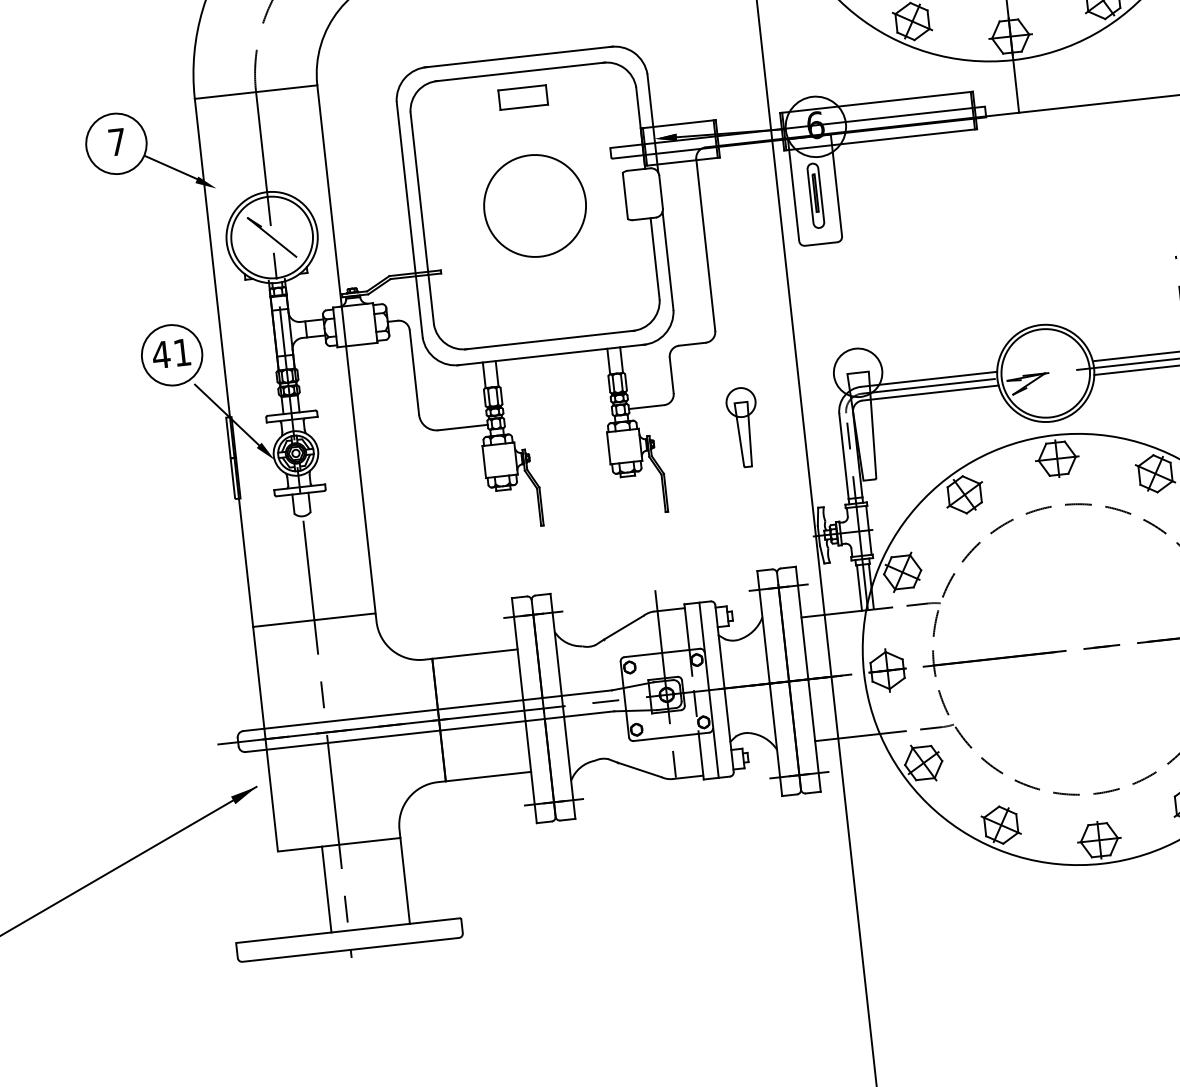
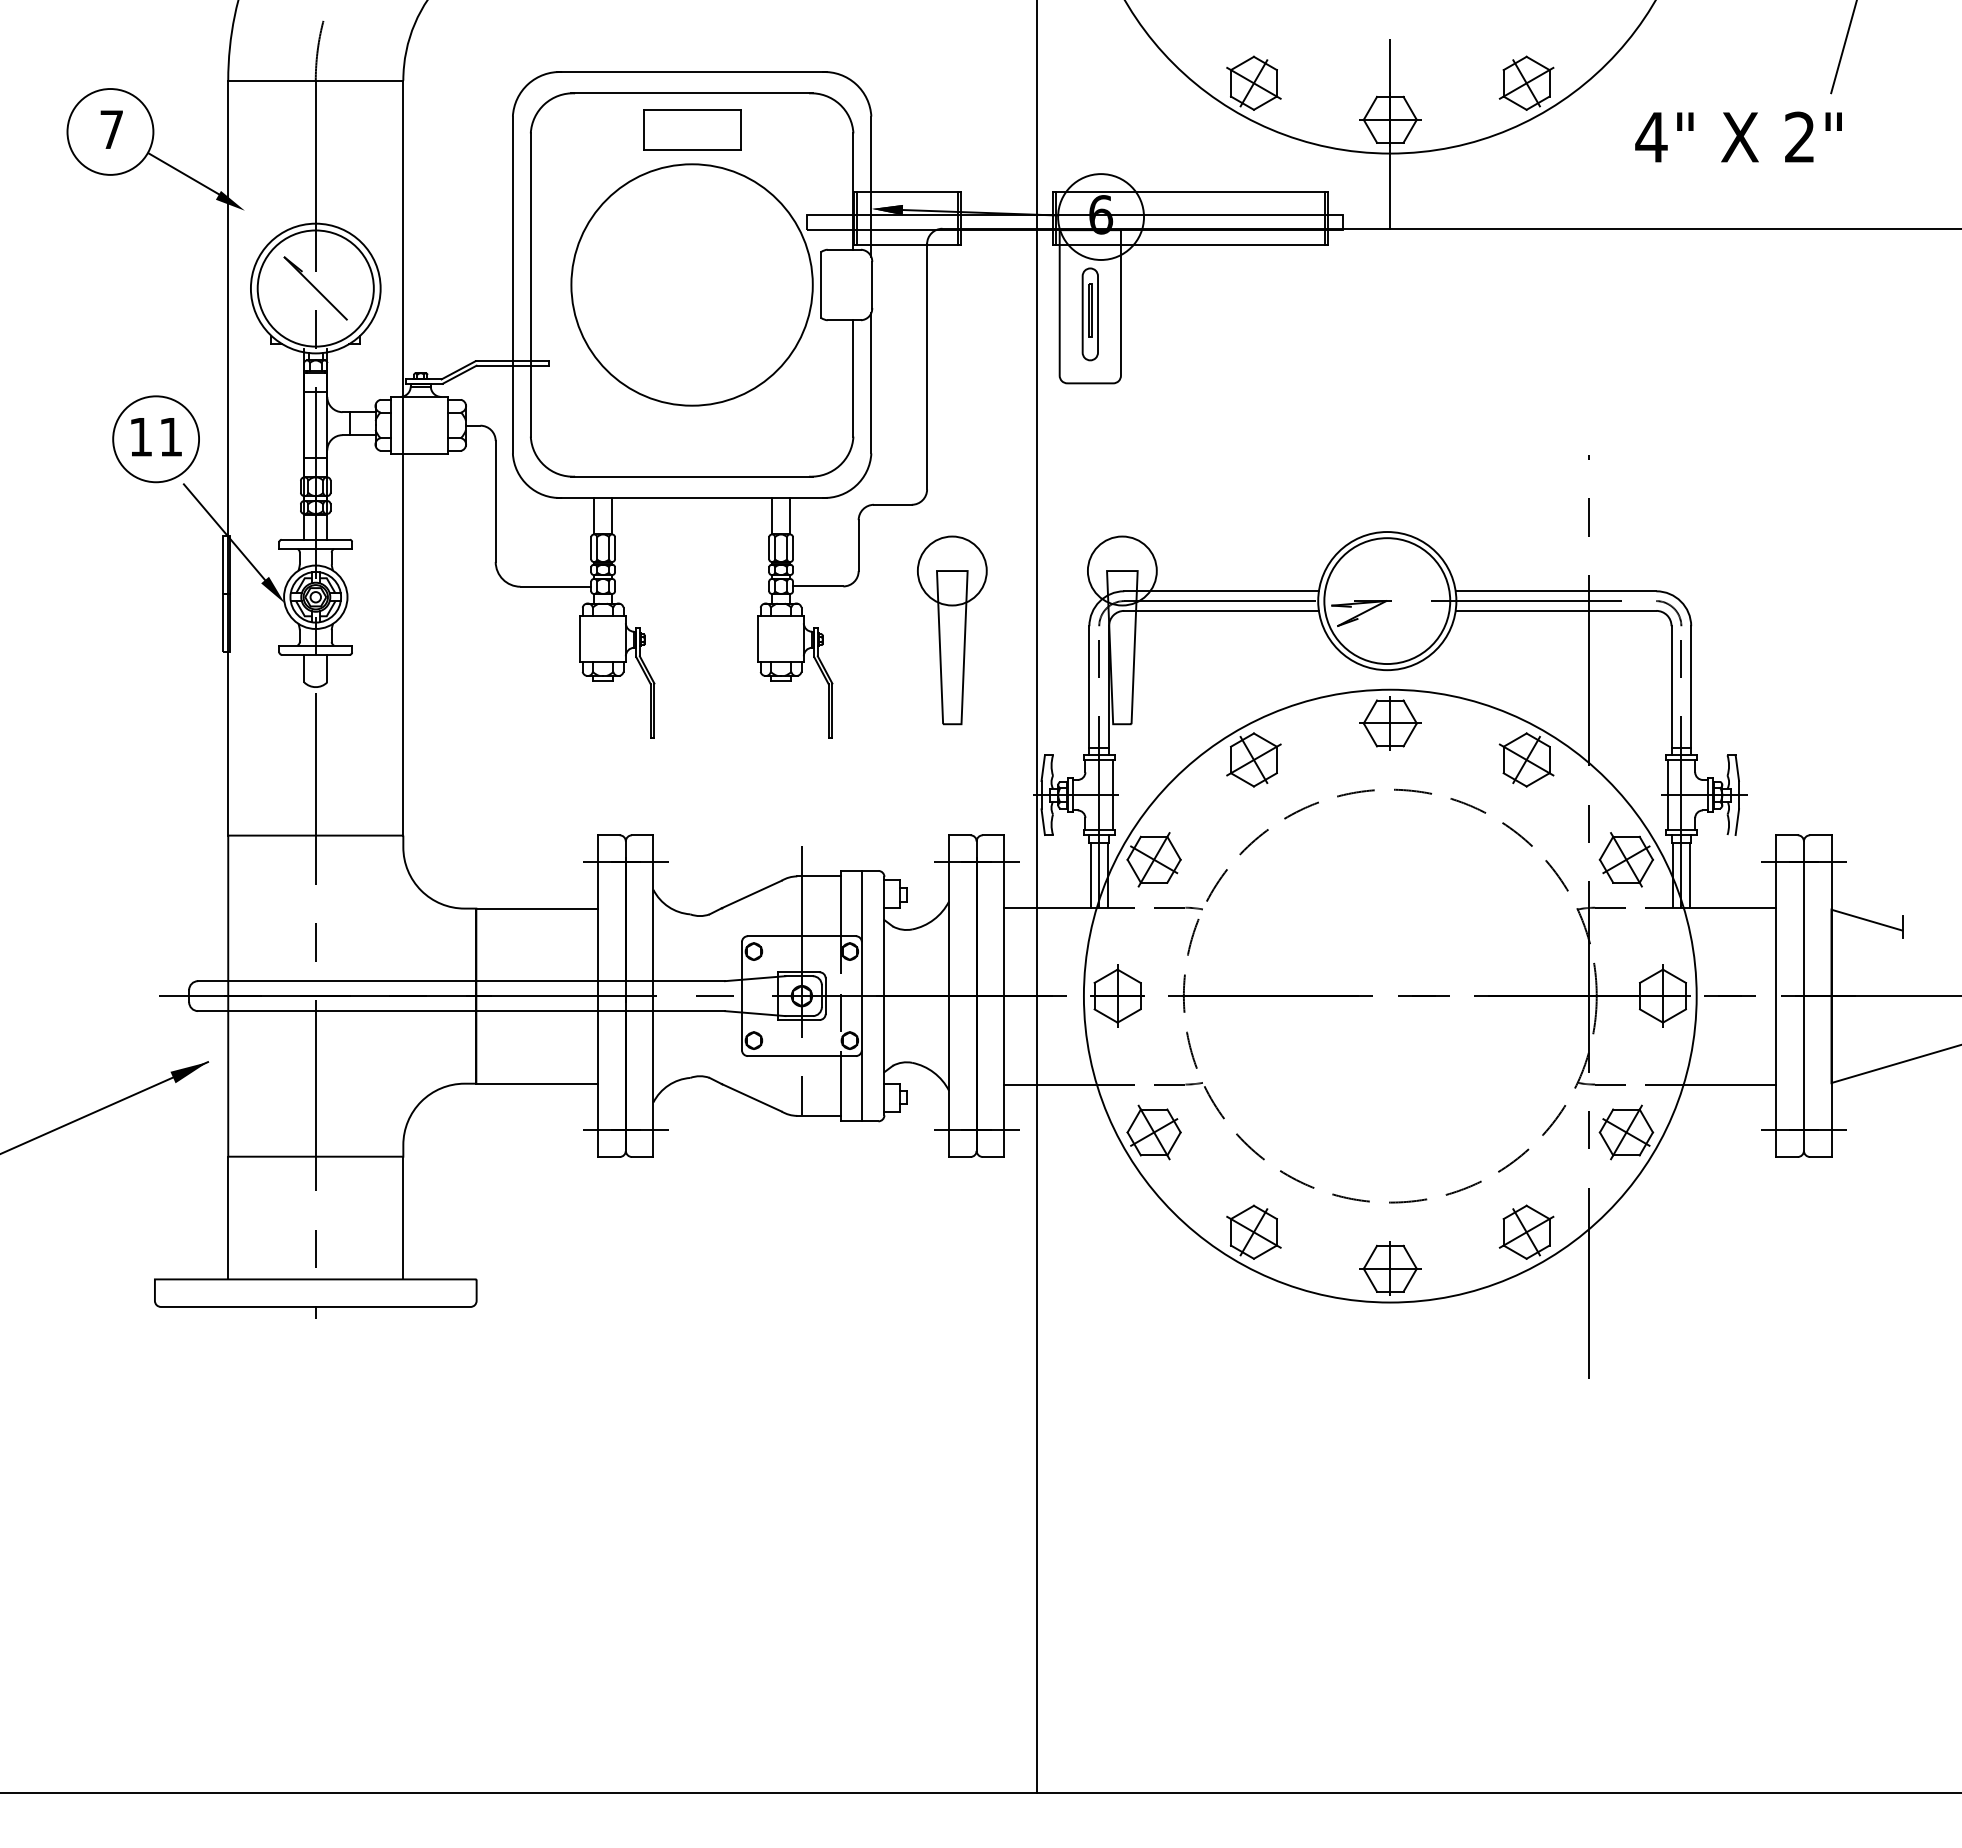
part: (523, 97) -> (692, 129), size x1.43
circle: (534, 205) -> (691, 284), size x1.67
text: (161, 355) -> (140, 437), 41 -> 11
part: (743, 427) -> (952, 630), size x1.67
line: (326, 889) -> (228, 1217), moved

